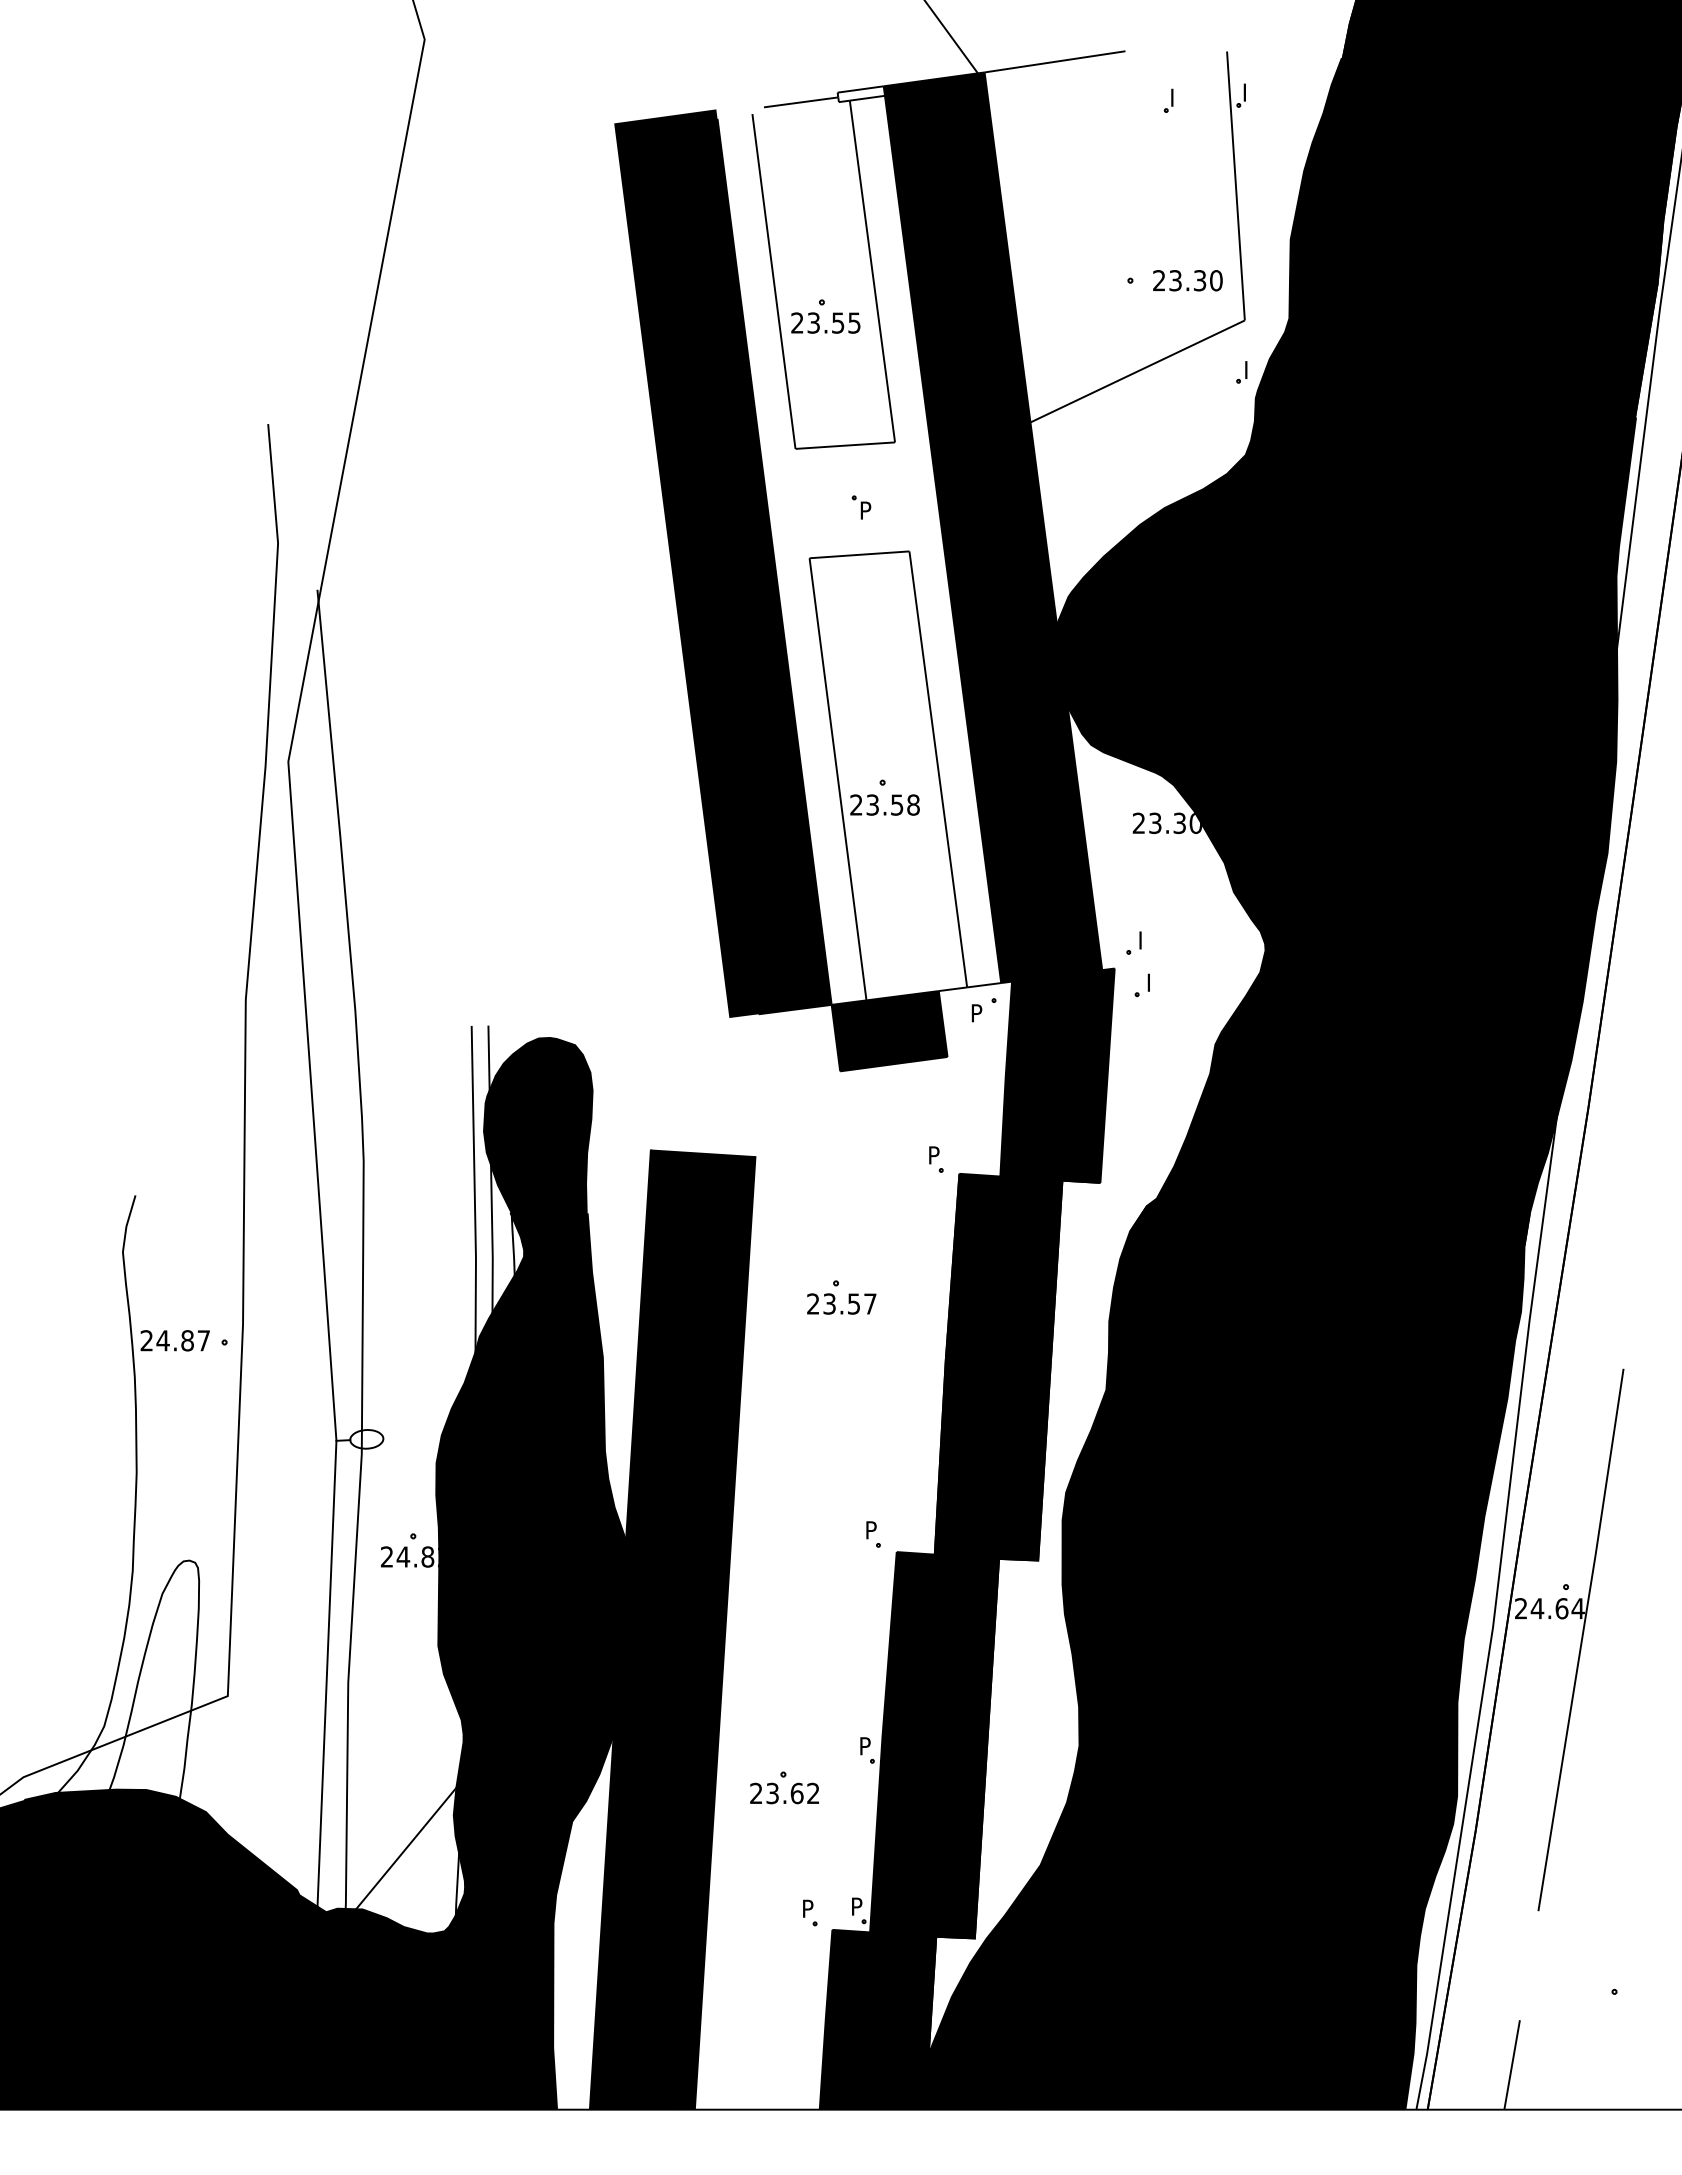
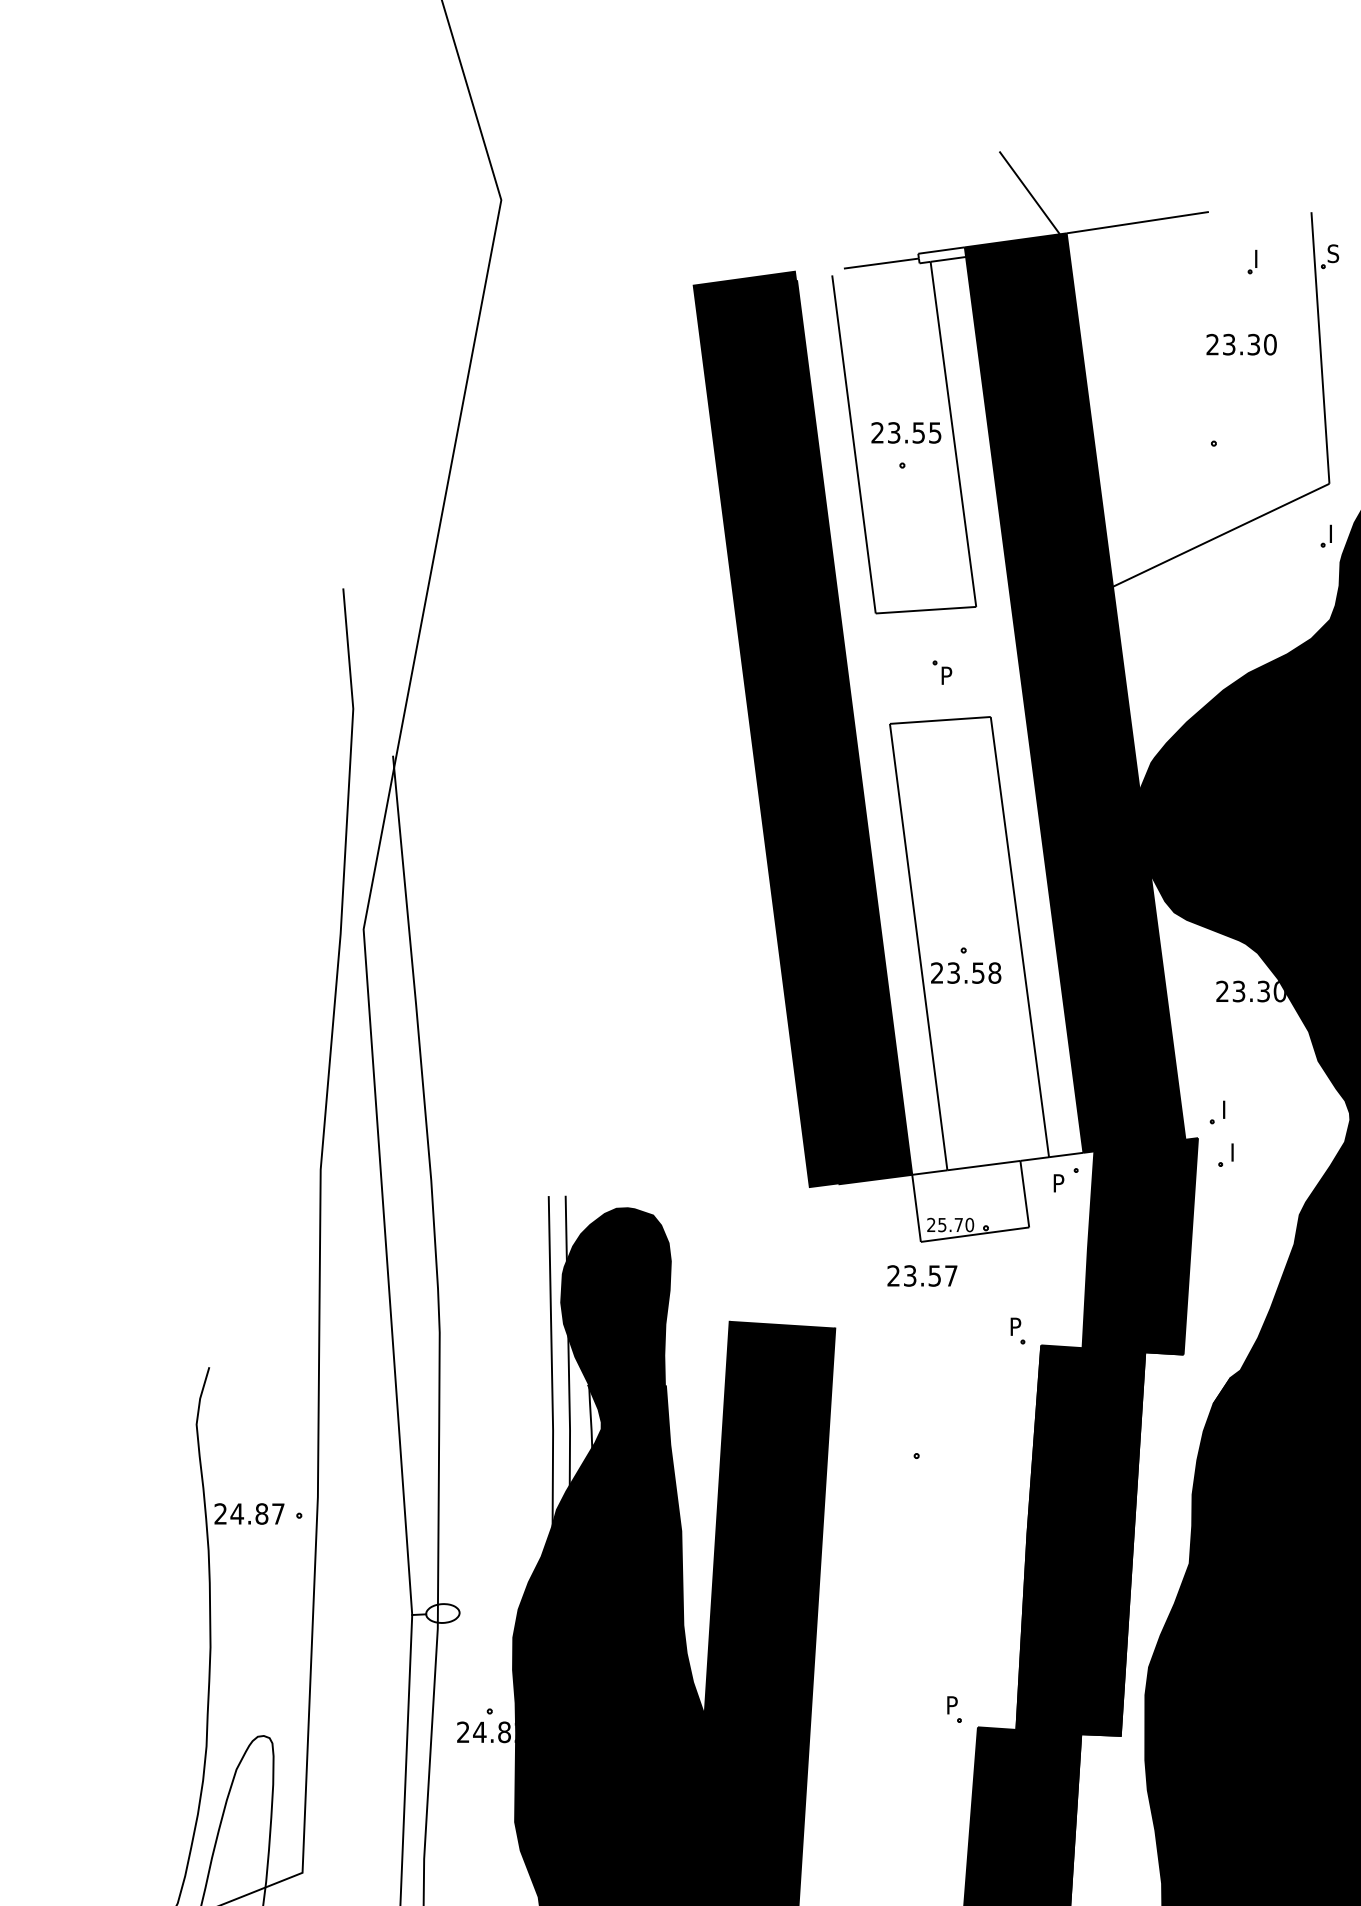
text: (1248, 92) -> (1333, 253), I -> S
text: (1187, 280) -> (1241, 344), moved
text: (825, 322) -> (906, 432), moved
fill: (889, 1031) -> (970, 1201), removed
text: (841, 1303) -> (922, 1275), moved

